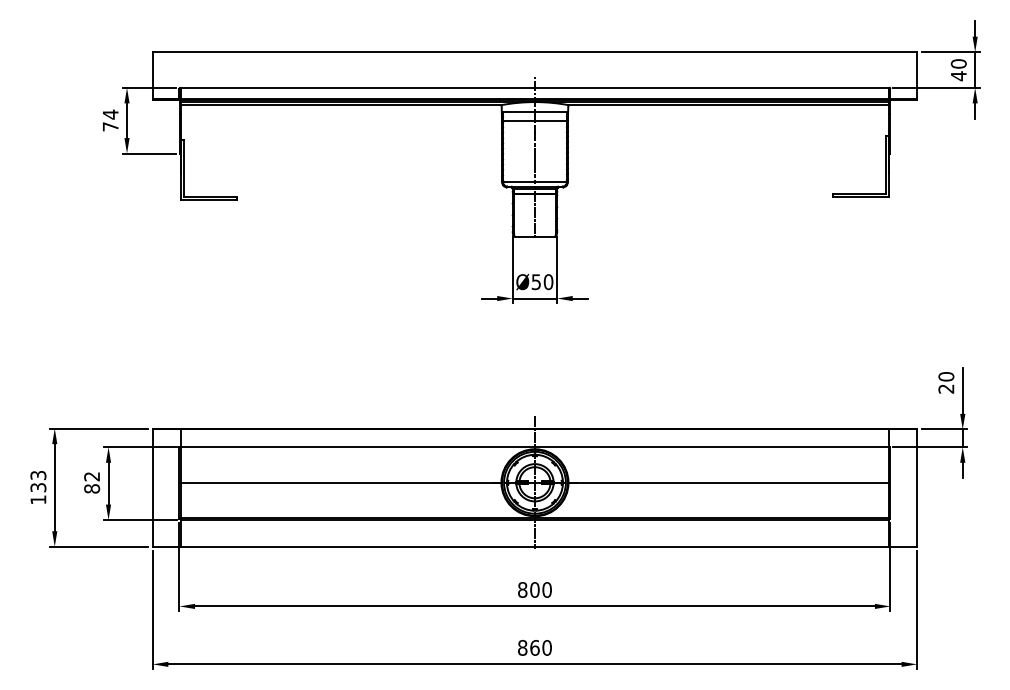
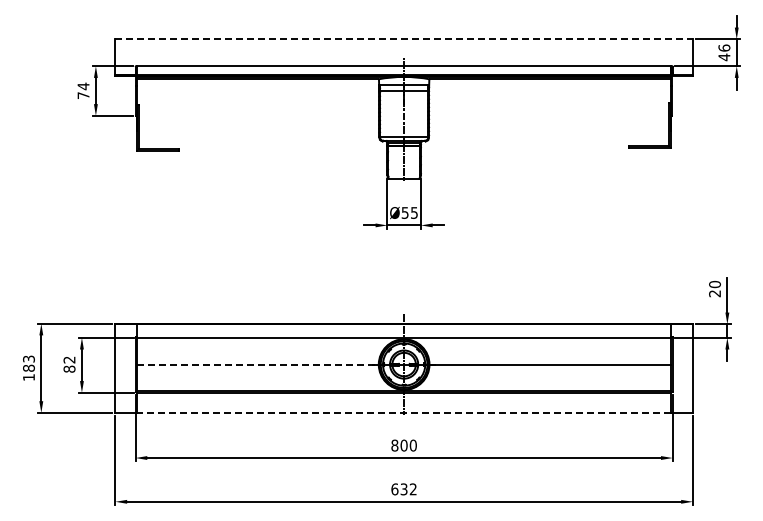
line: (535, 52) -> (404, 39), solid -> dashed
text: (958, 63) -> (724, 47), 40 -> 46
text: (548, 281) -> (414, 212), Ø50 -> Ø55
line: (340, 482) -> (257, 364), solid -> dashed
text: (37, 486) -> (28, 367), 133 -> 183
line: (534, 546) -> (403, 412), solid -> dashed
text: (534, 648) -> (403, 489), 860 -> 632

